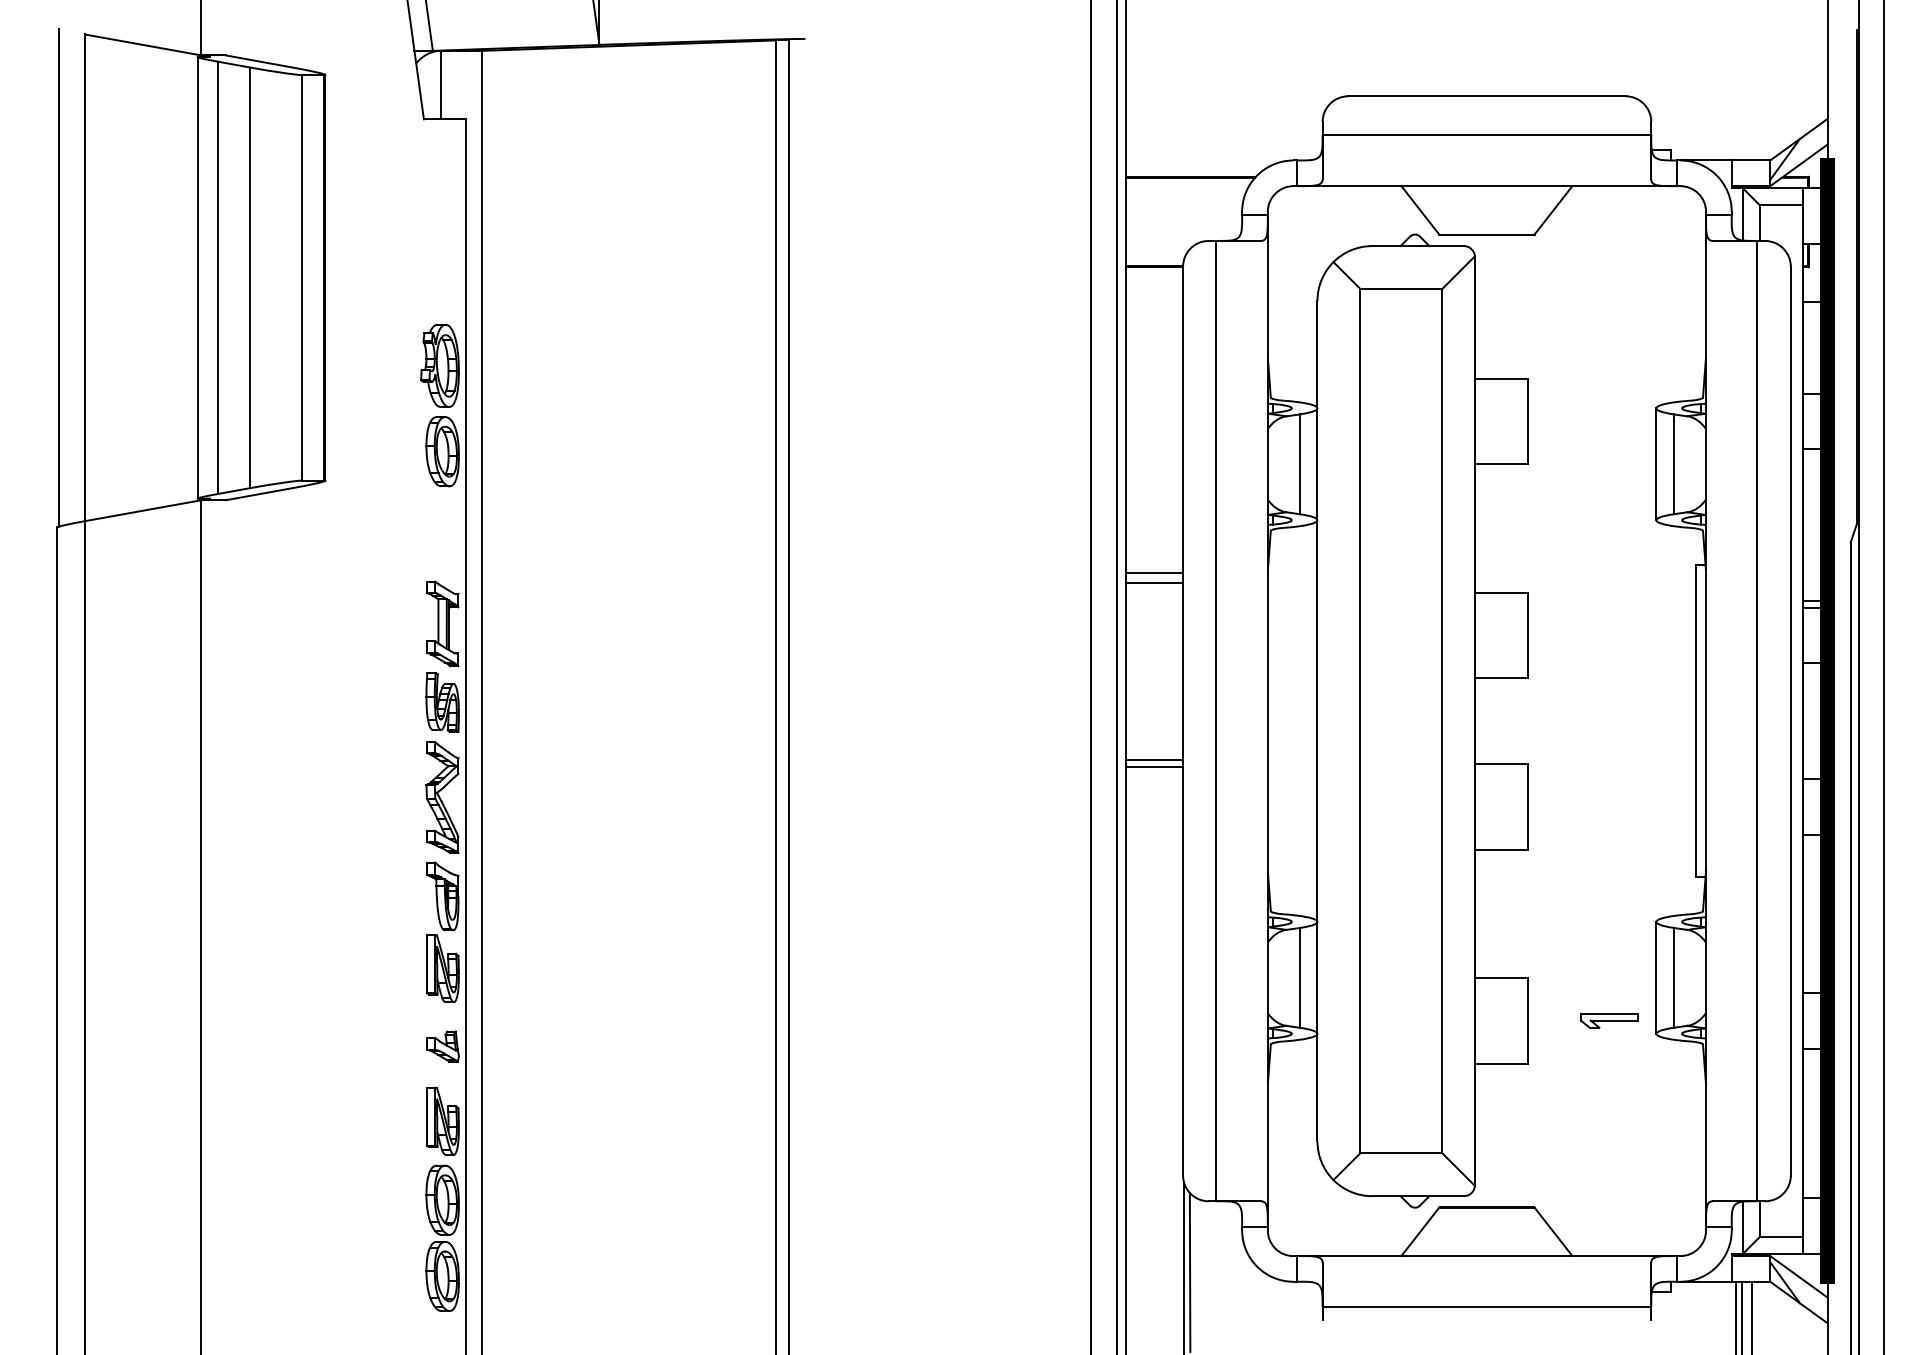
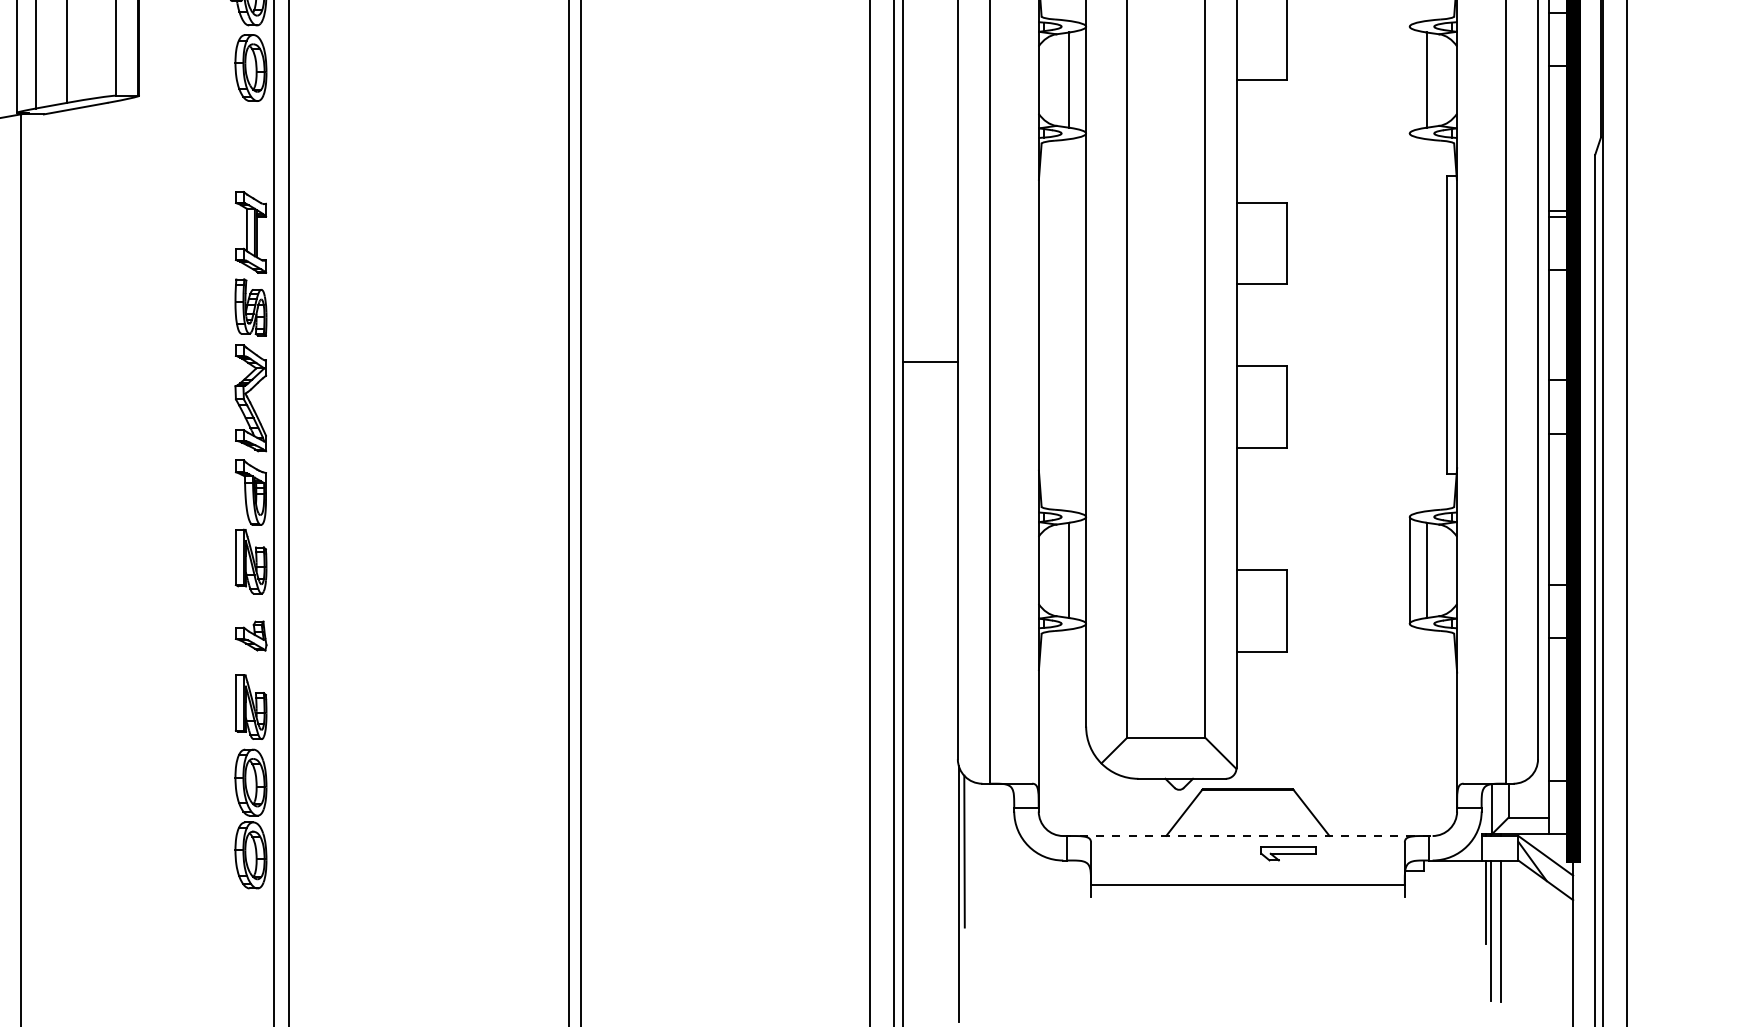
line: (1656, 464) -> (1409, 80), removed
line: (1154, 573) -> (930, 184), removed
line: (1154, 582) -> (930, 192), removed
line: (1154, 766) -> (930, 368), removed
part: (1609, 1020) -> (1288, 853), moved
line: (1487, 1256) -> (1248, 836), solid -> dashed

